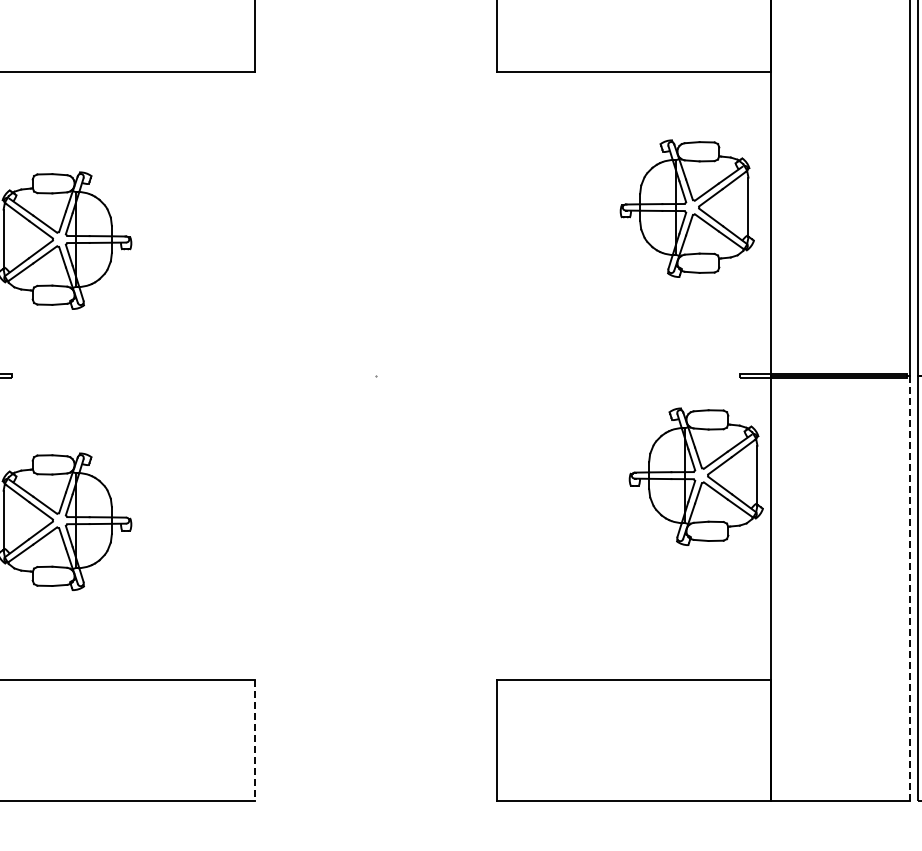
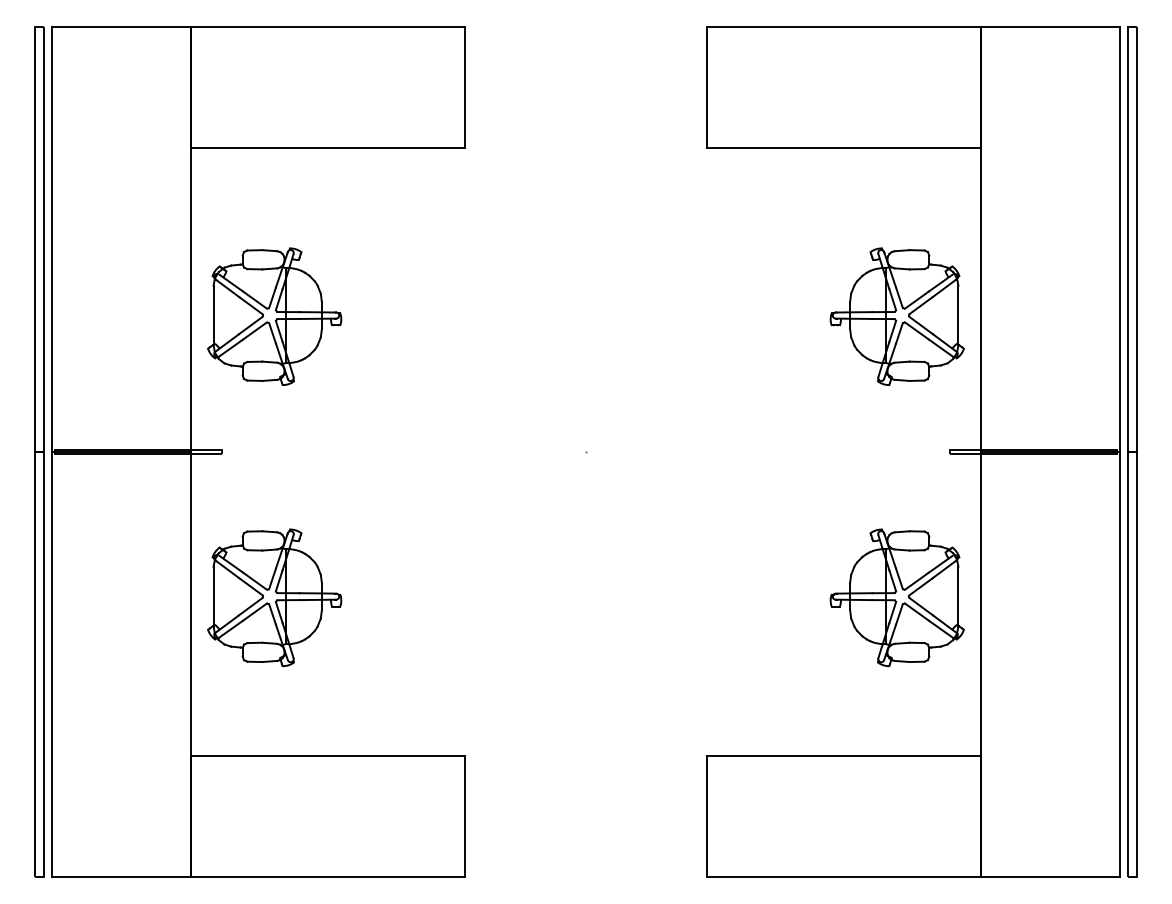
part: (686, 208) -> (896, 316), moved
part: (695, 476) -> (896, 597), moved
line: (909, 589) -> (1119, 665), dashed -> solid
line: (254, 740) -> (464, 816), dashed -> solid

